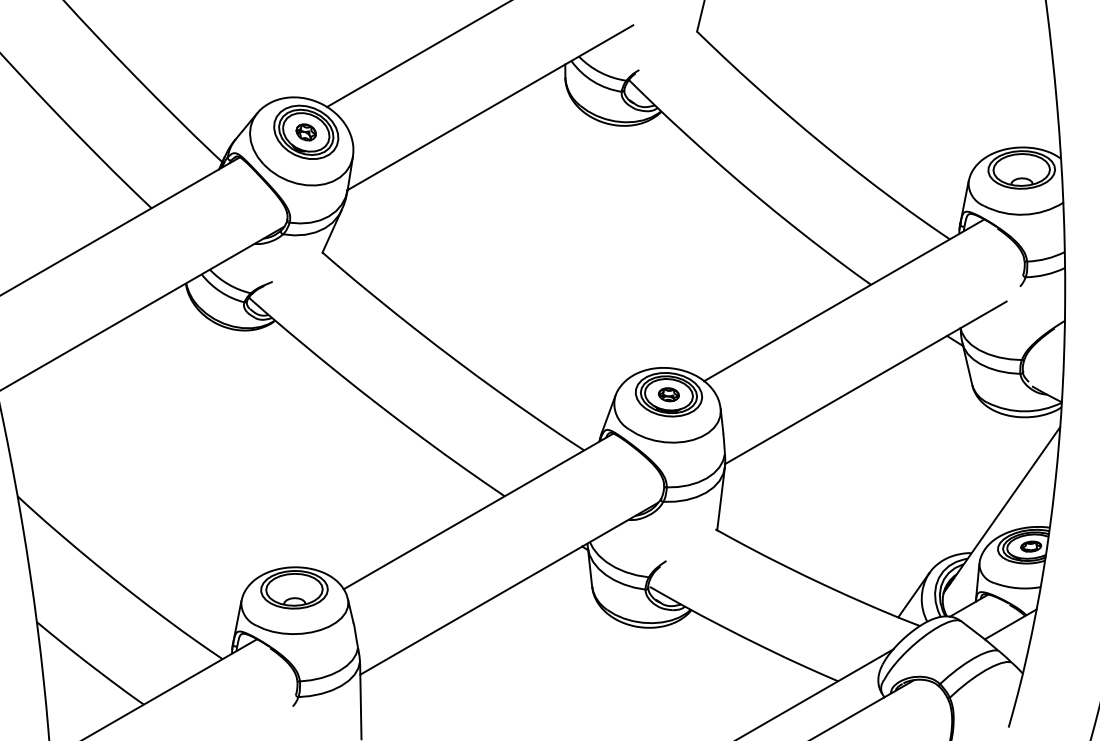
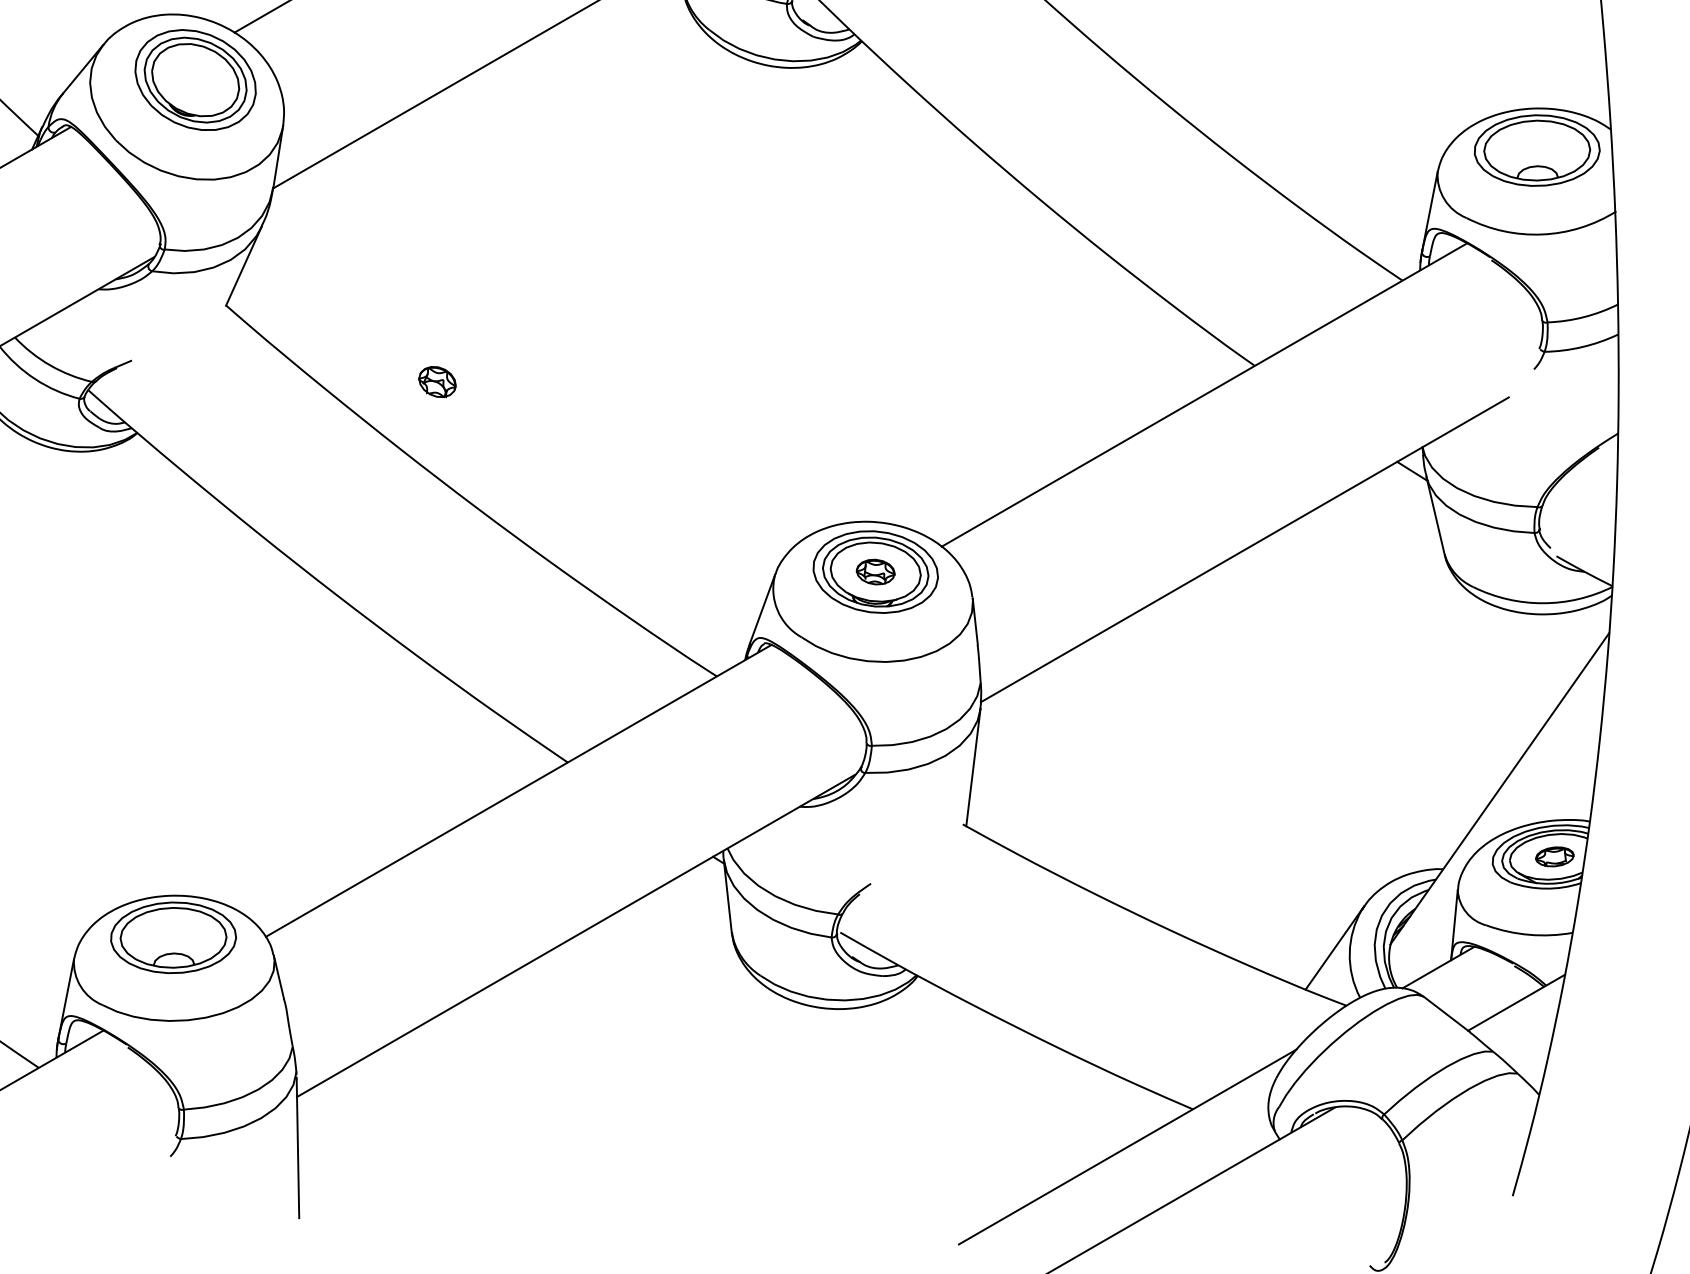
part: (305, 132) -> (436, 382), moved

